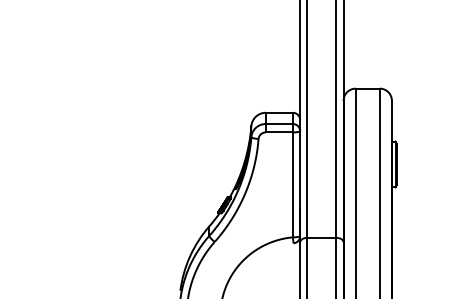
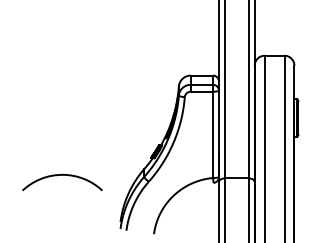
arc: (109, 234) -> (62, 175), added

